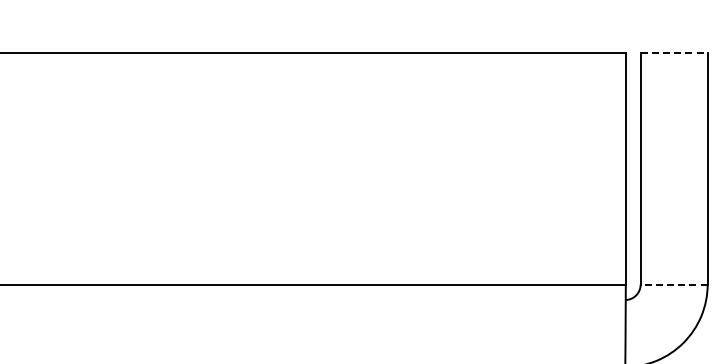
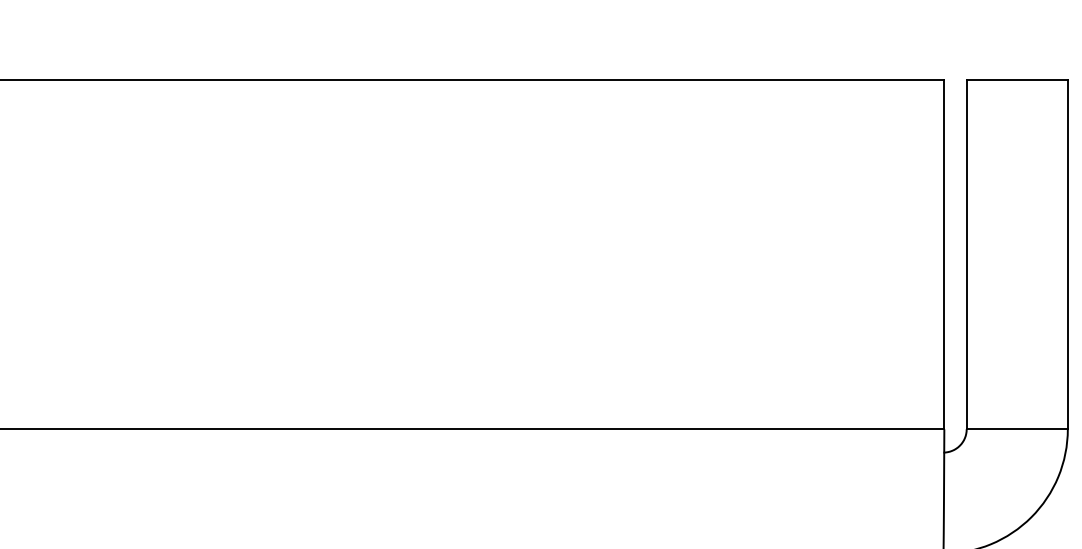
line: (674, 52) -> (1017, 79), dashed -> solid
line: (674, 284) -> (1017, 429), dashed -> solid

